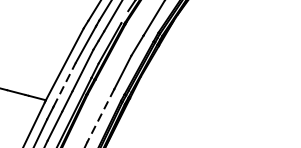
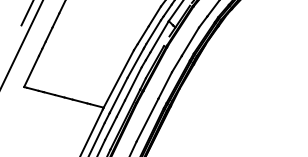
line: (64, 85) -> (118, 95), dashed -> solid
line: (100, 116) -> (147, 120), dashed -> solid

